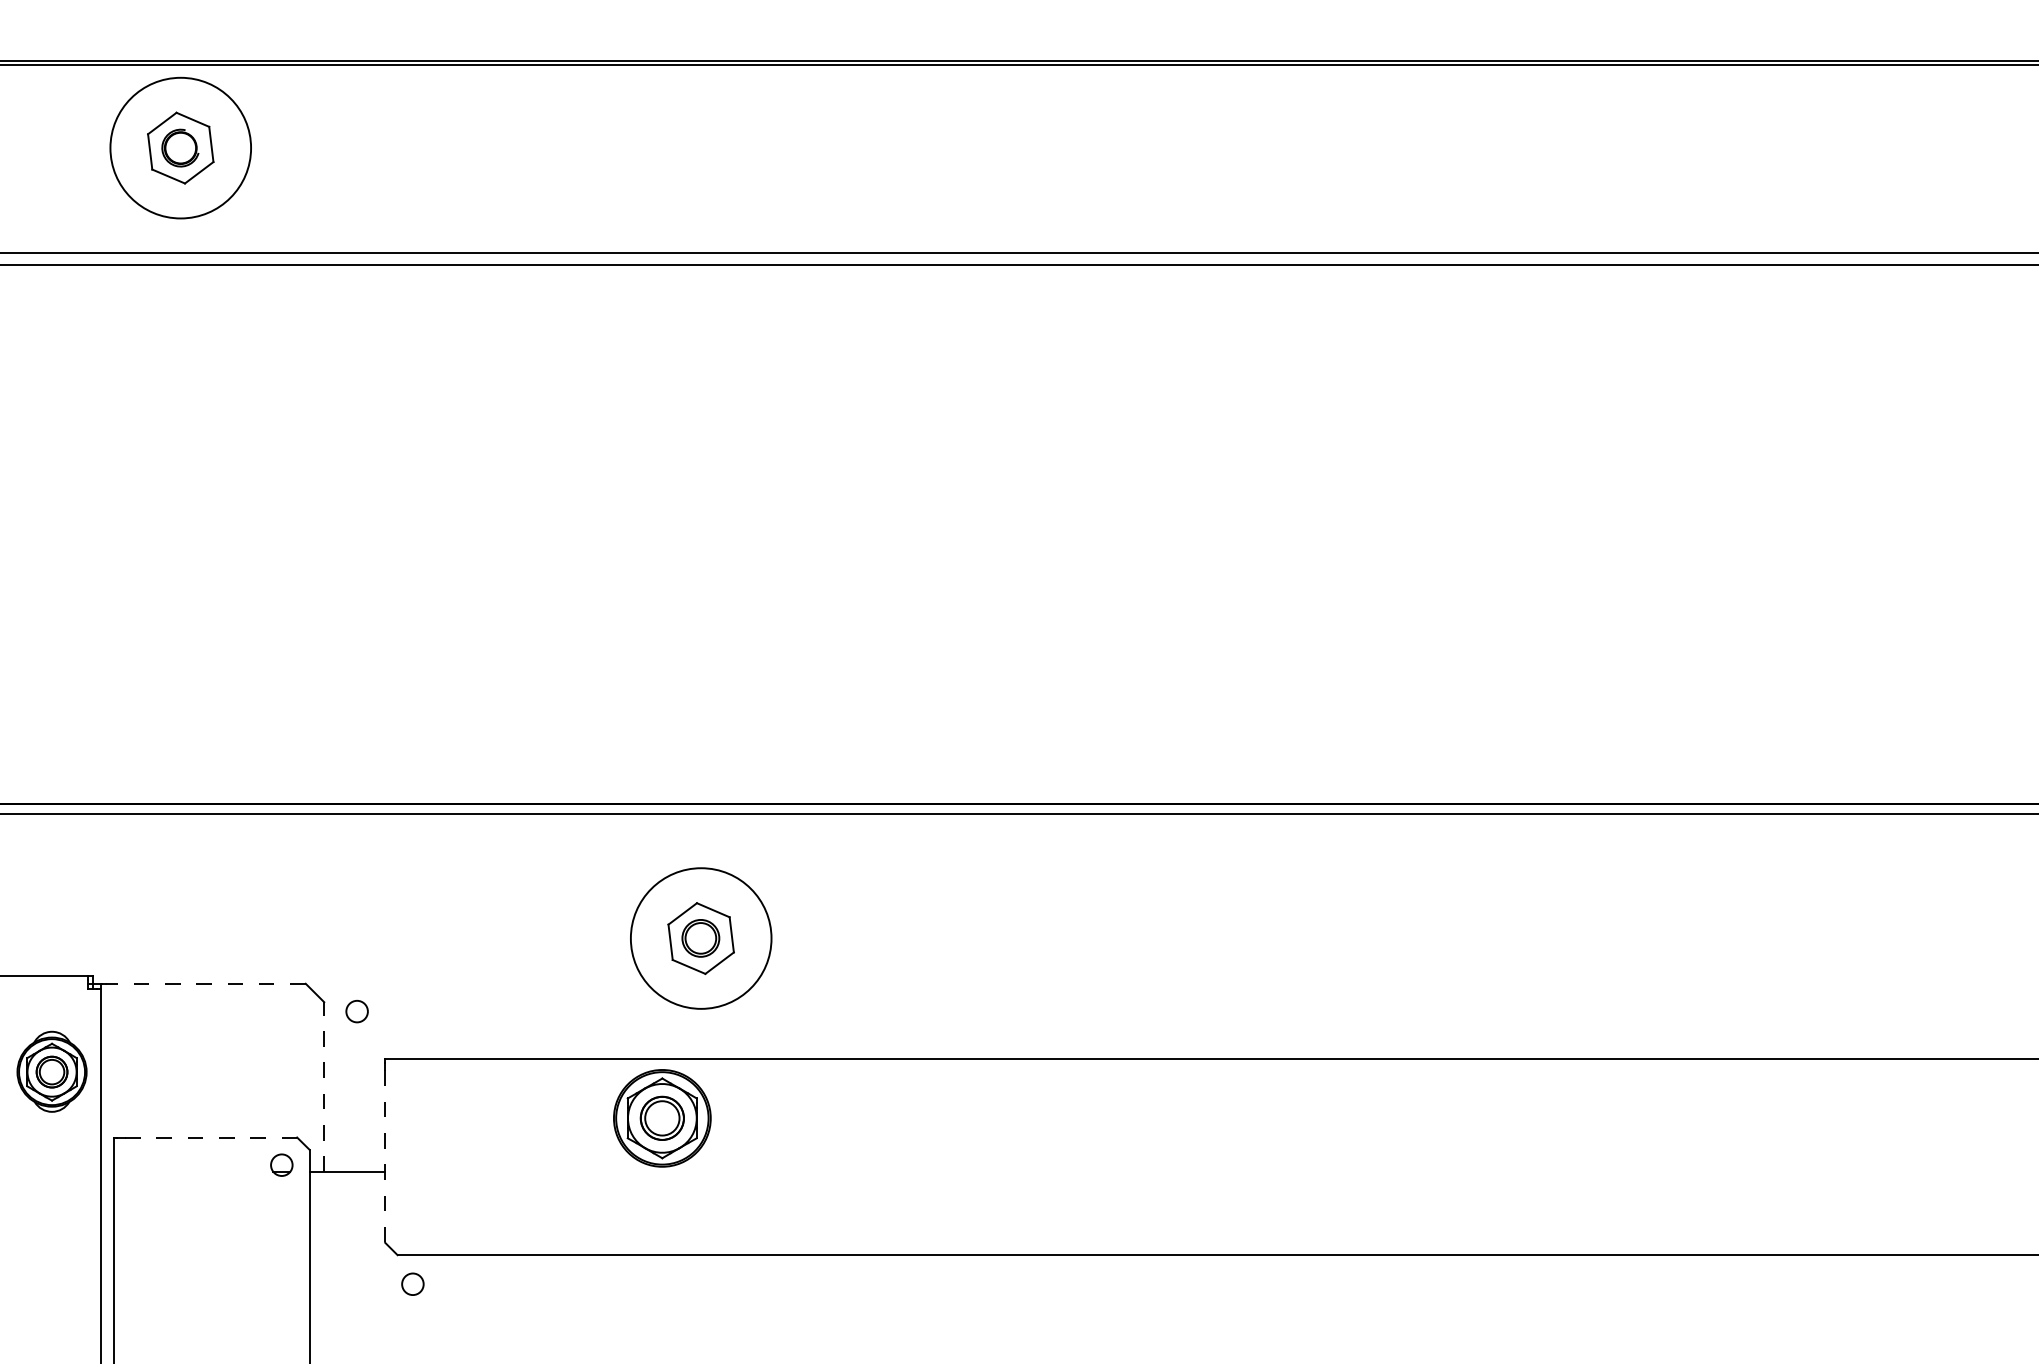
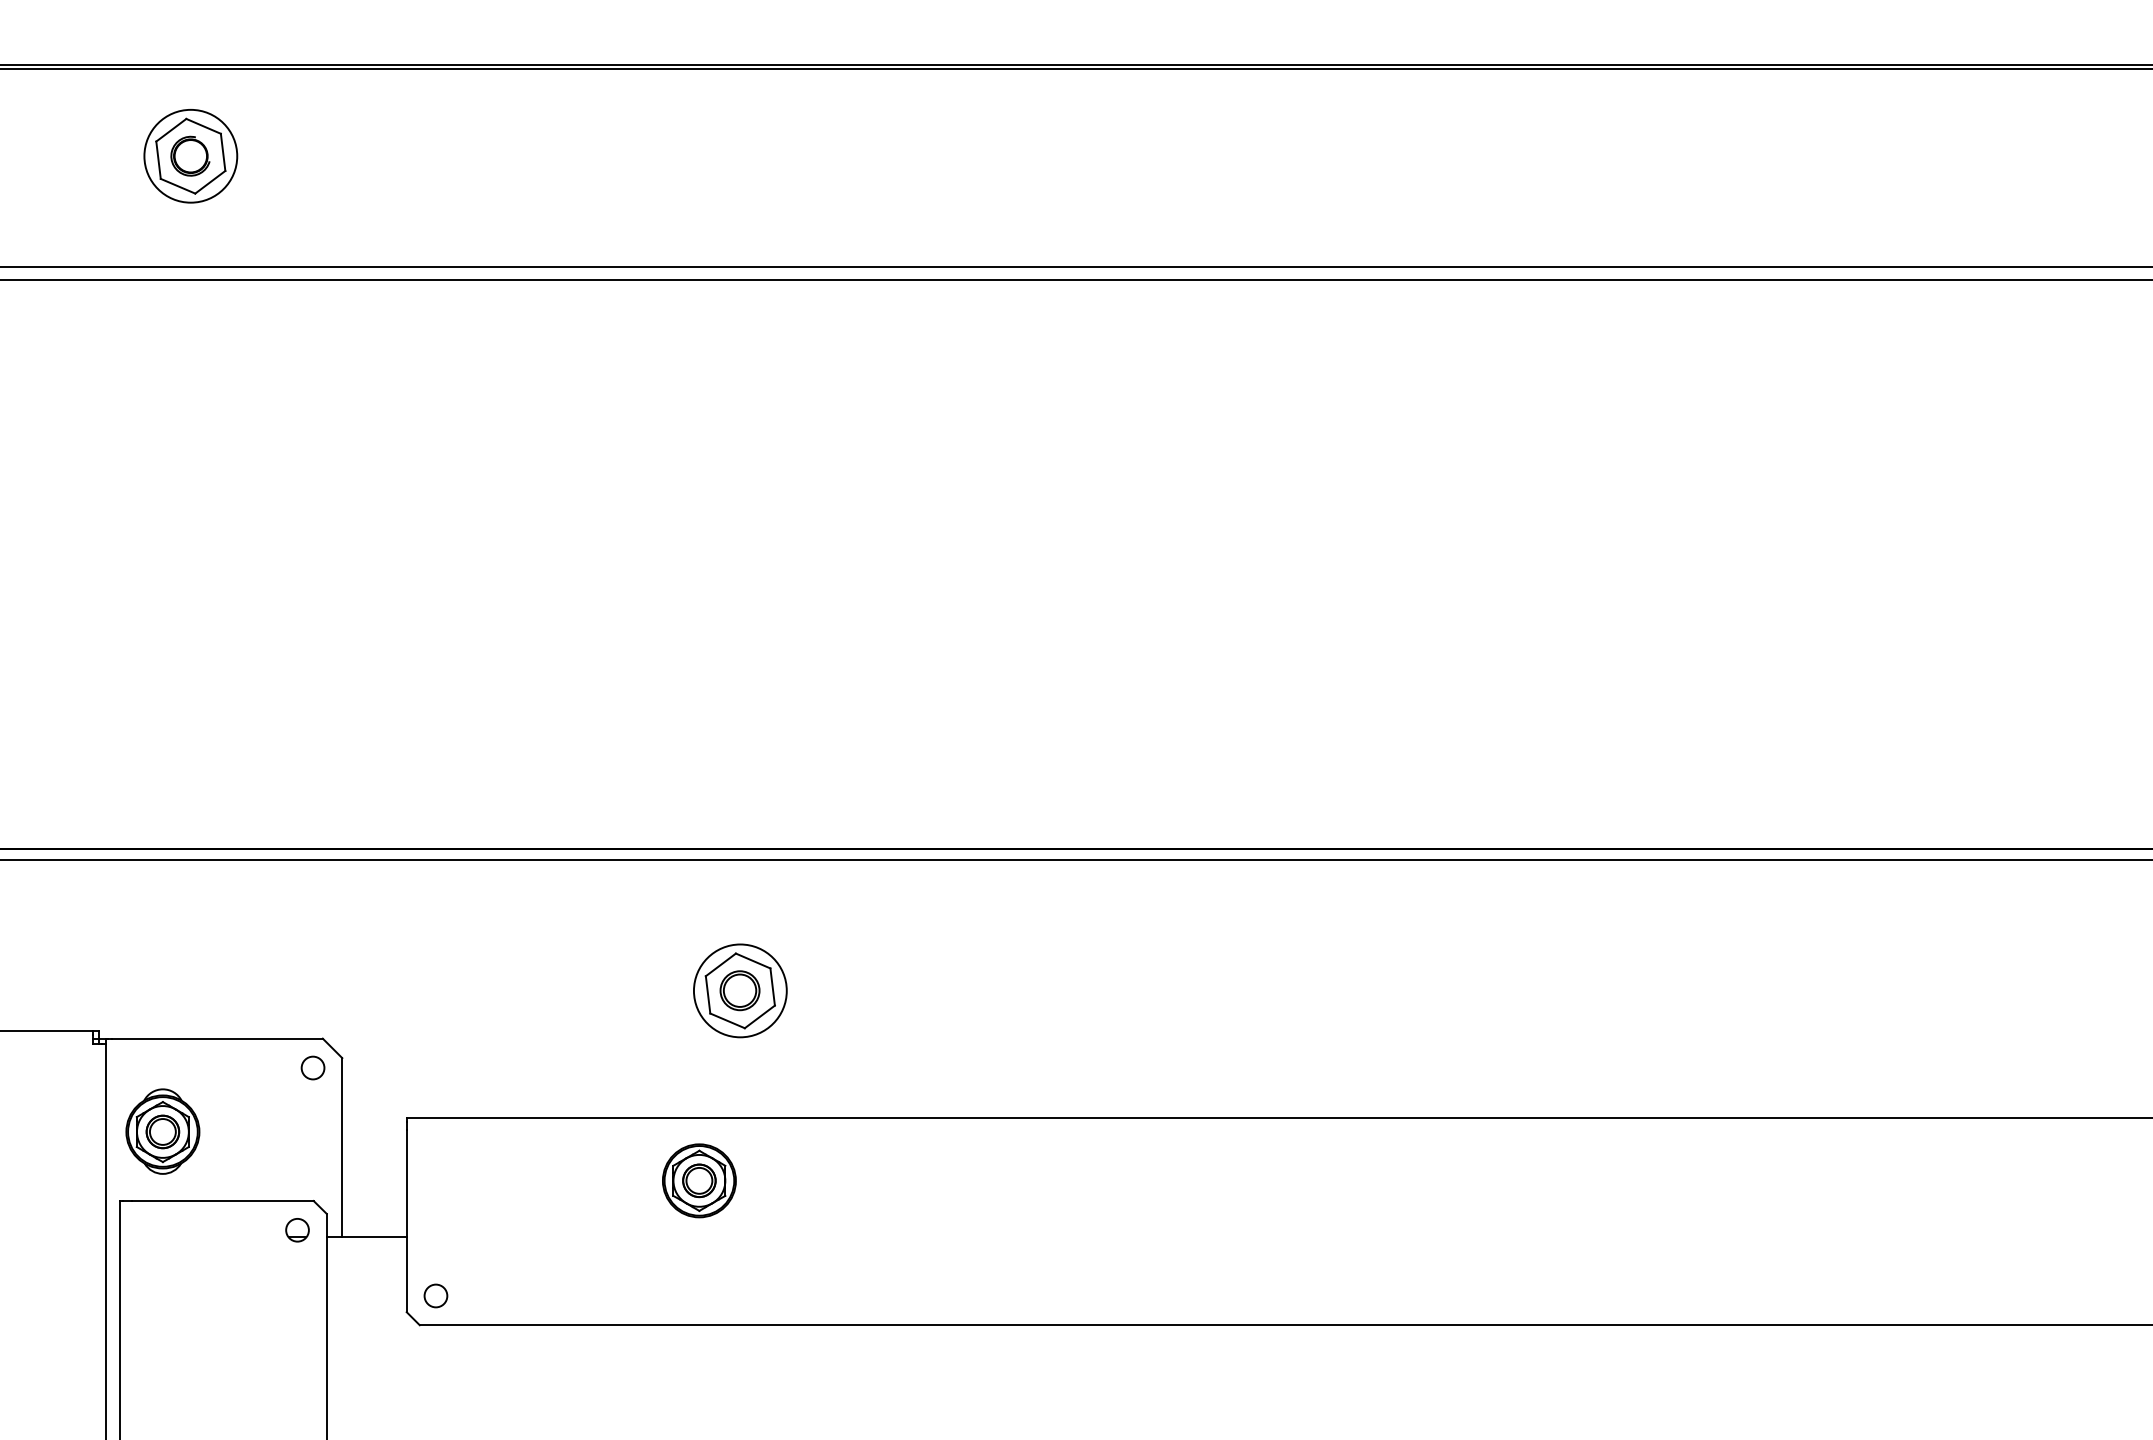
circle: (180, 147) -> (190, 155), size x0.62
circle: (700, 938) -> (739, 990), size x0.62
line: (206, 983) -> (217, 1038), dashed -> solid
circle: (356, 1011) -> (312, 1067), moved
part: (51, 1071) -> (162, 1131), moved
line: (324, 1086) -> (342, 1147), dashed -> solid
part: (662, 1118) -> (699, 1180), size x0.71
line: (210, 1137) -> (222, 1201), dashed -> solid
line: (385, 1156) -> (406, 1221), dashed -> solid
circle: (412, 1283) -> (435, 1295), moved

